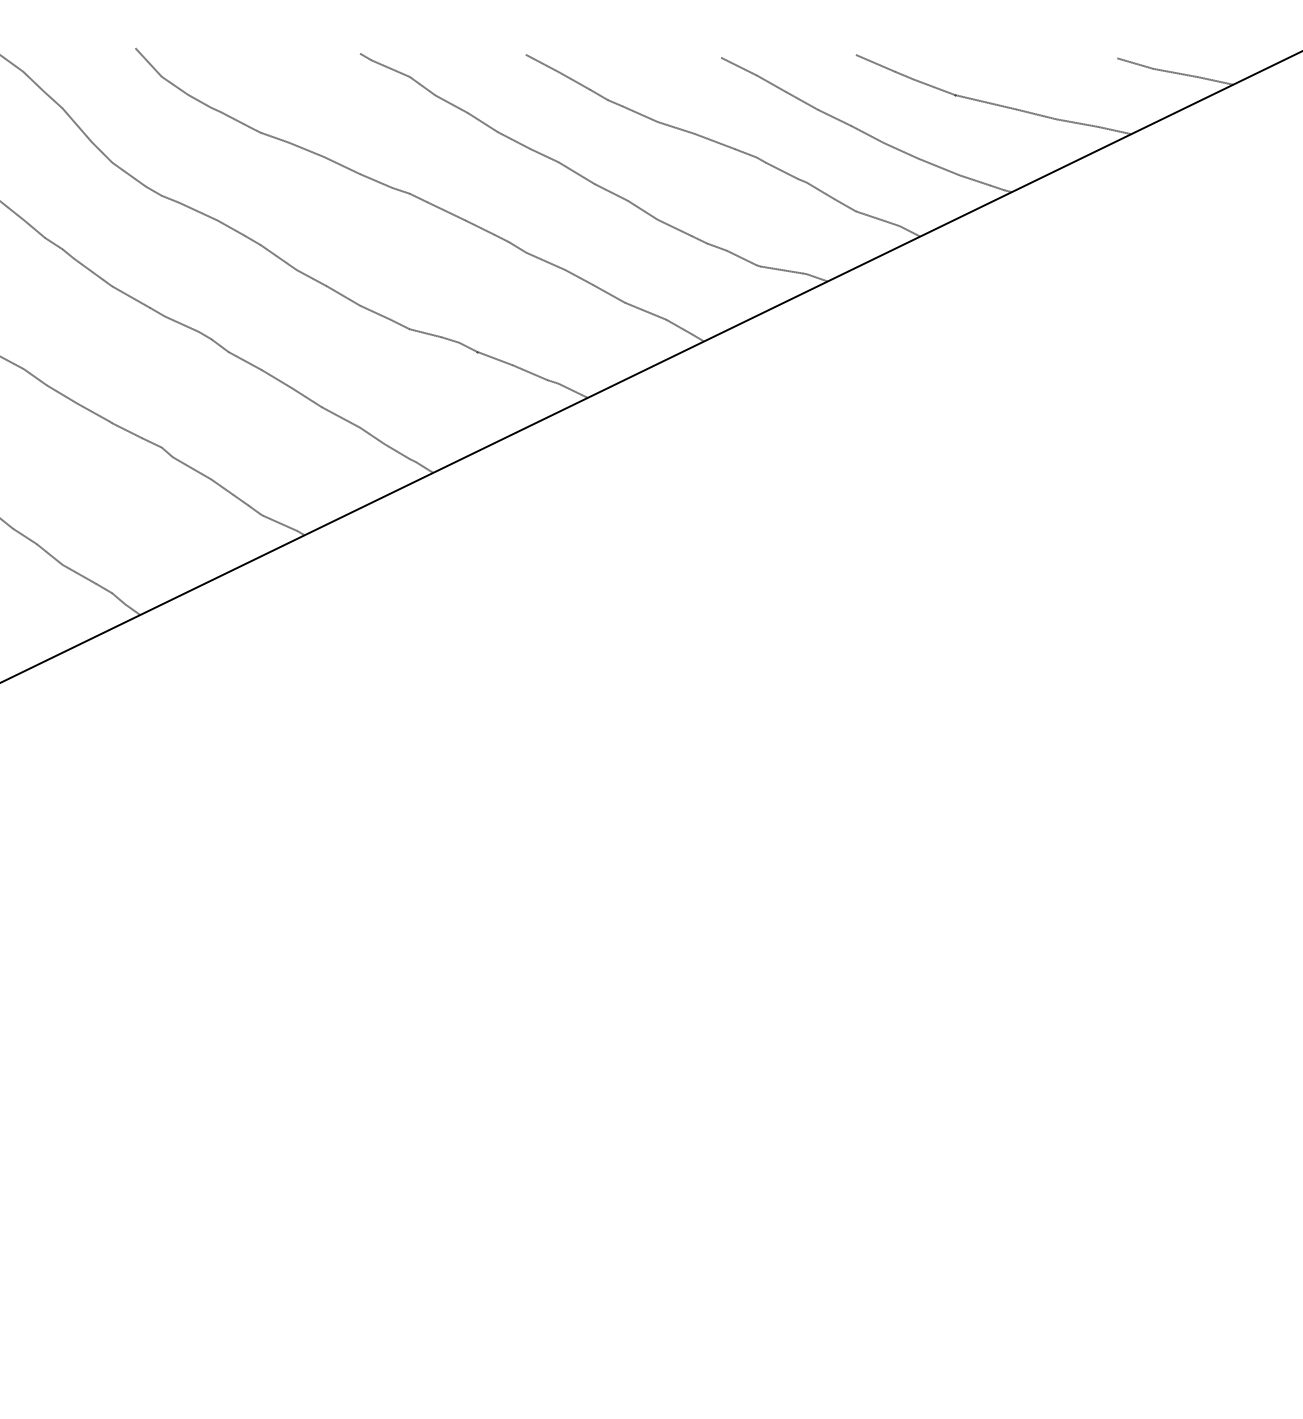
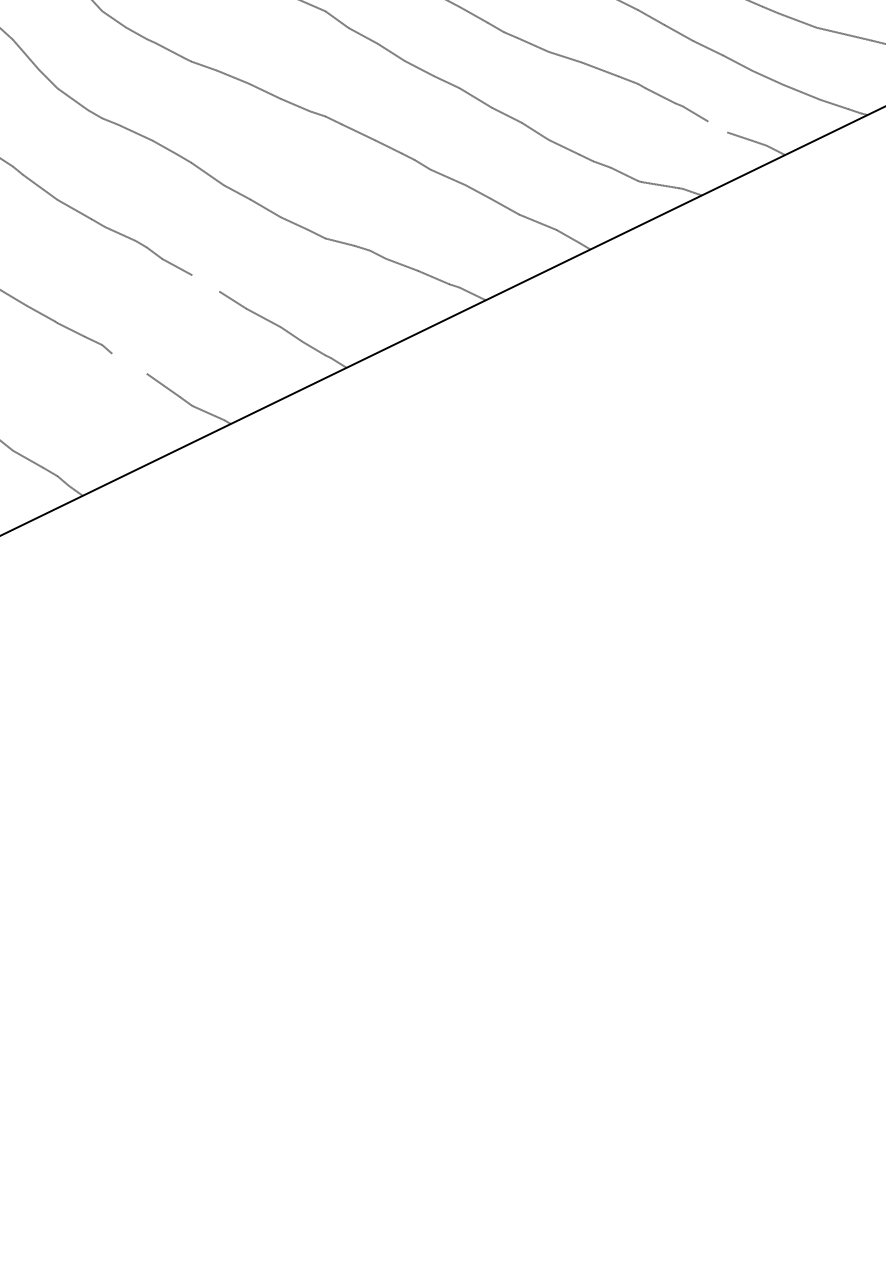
line: (845, 205) -> (717, 127), removed
line: (276, 379) -> (205, 283), removed
line: (191, 468) -> (128, 363), removed

